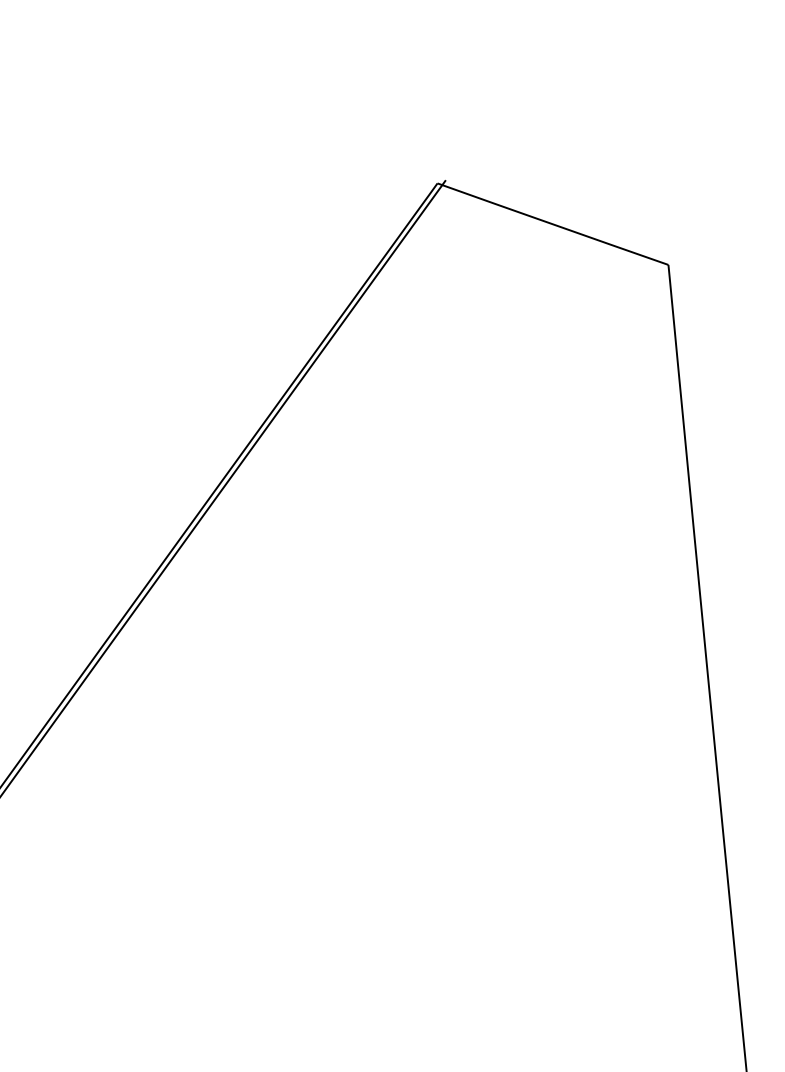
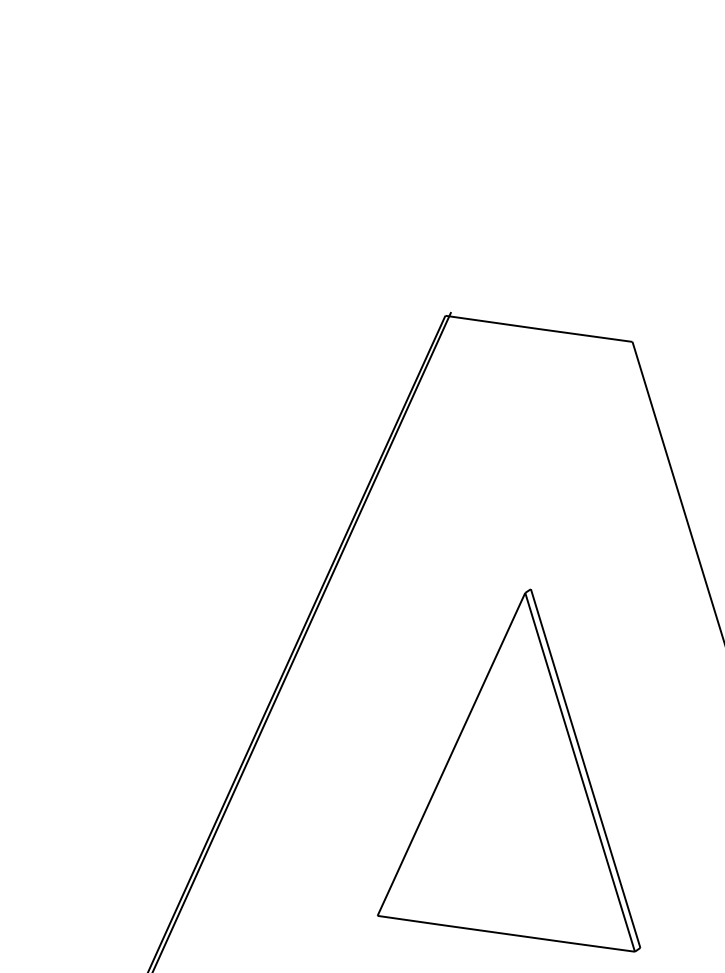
part: (401, 777) -> (509, 770), added

